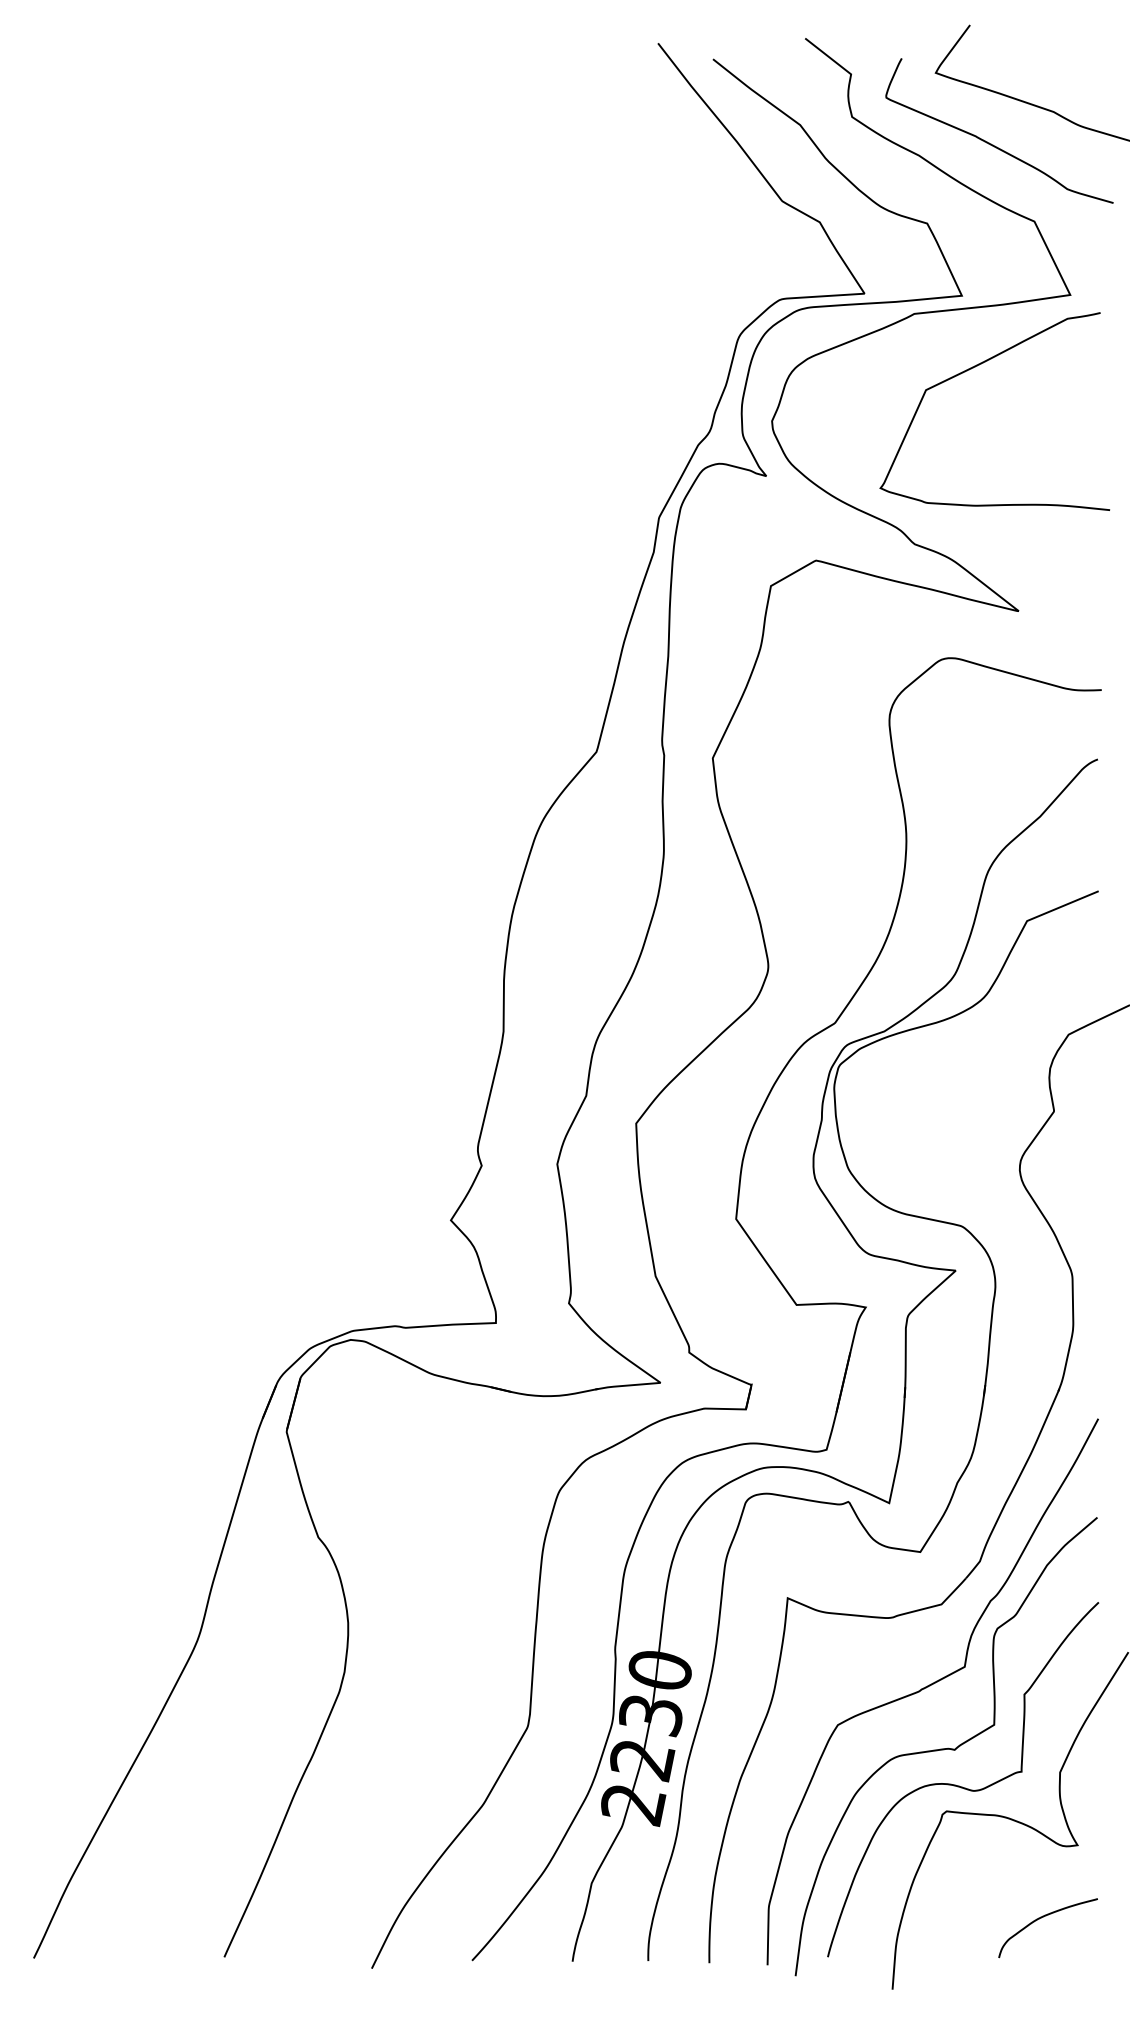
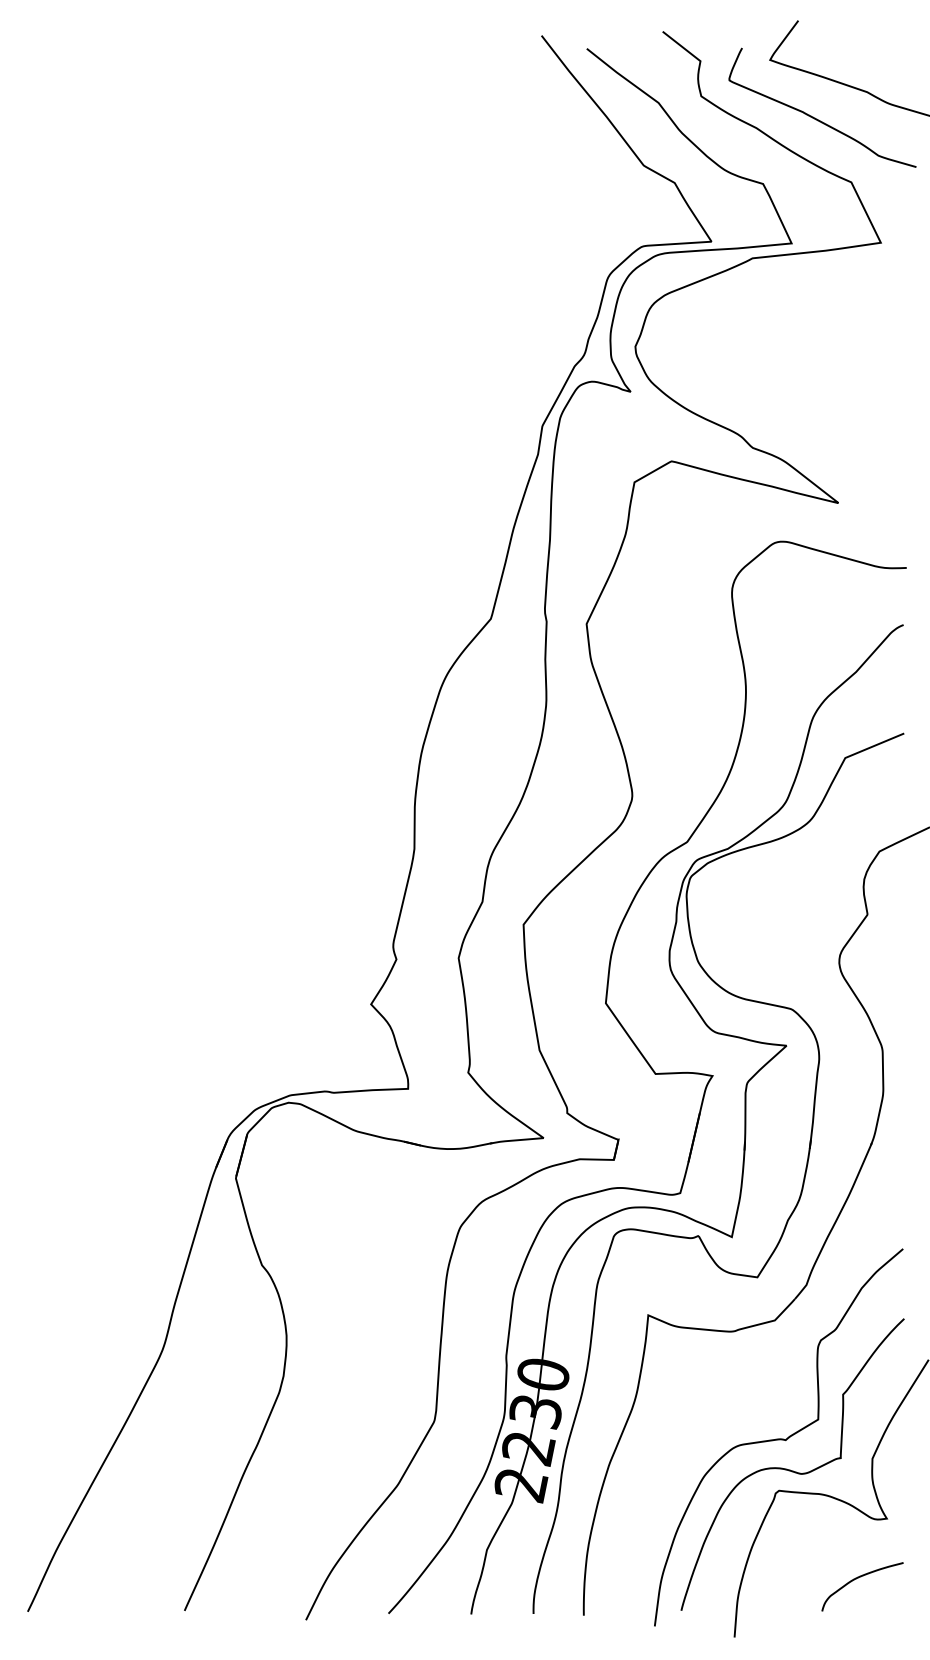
curve: (973, 368) -> (801, 303), removed
curve: (930, 1686) -> (765, 1387), removed

